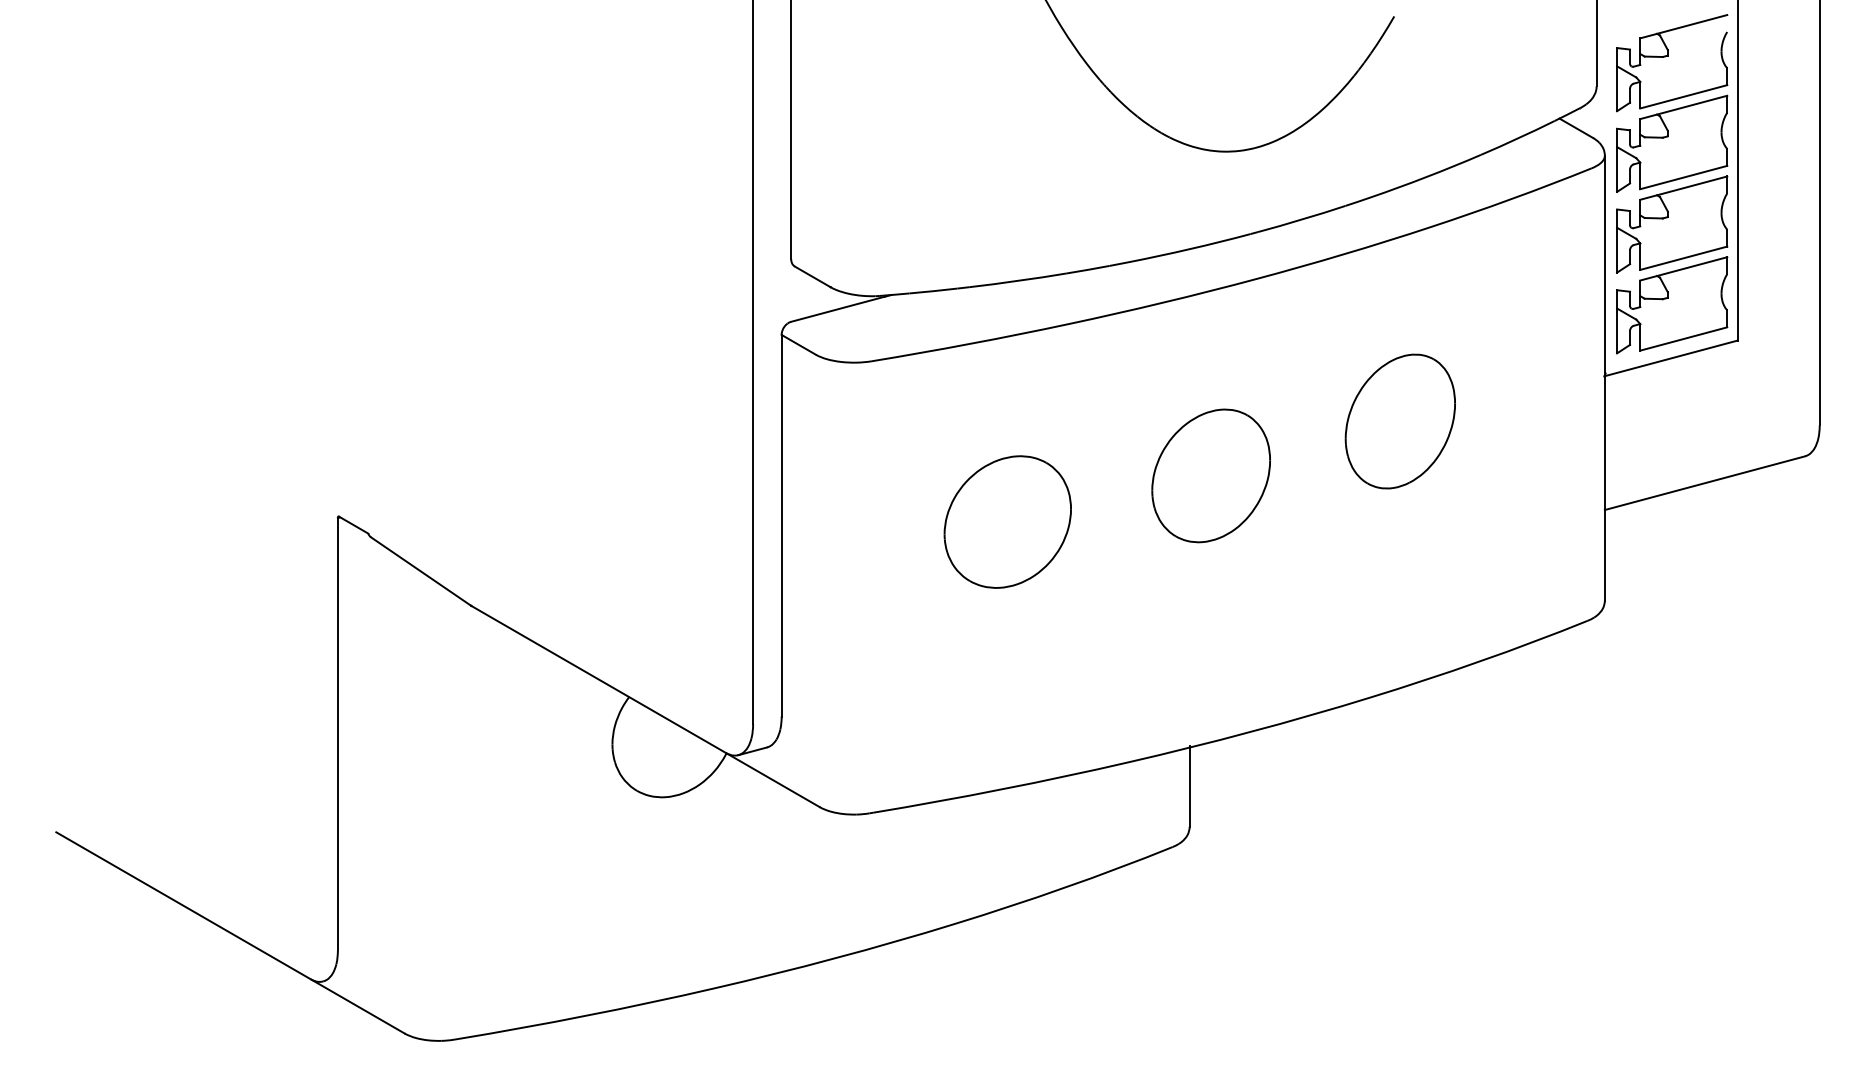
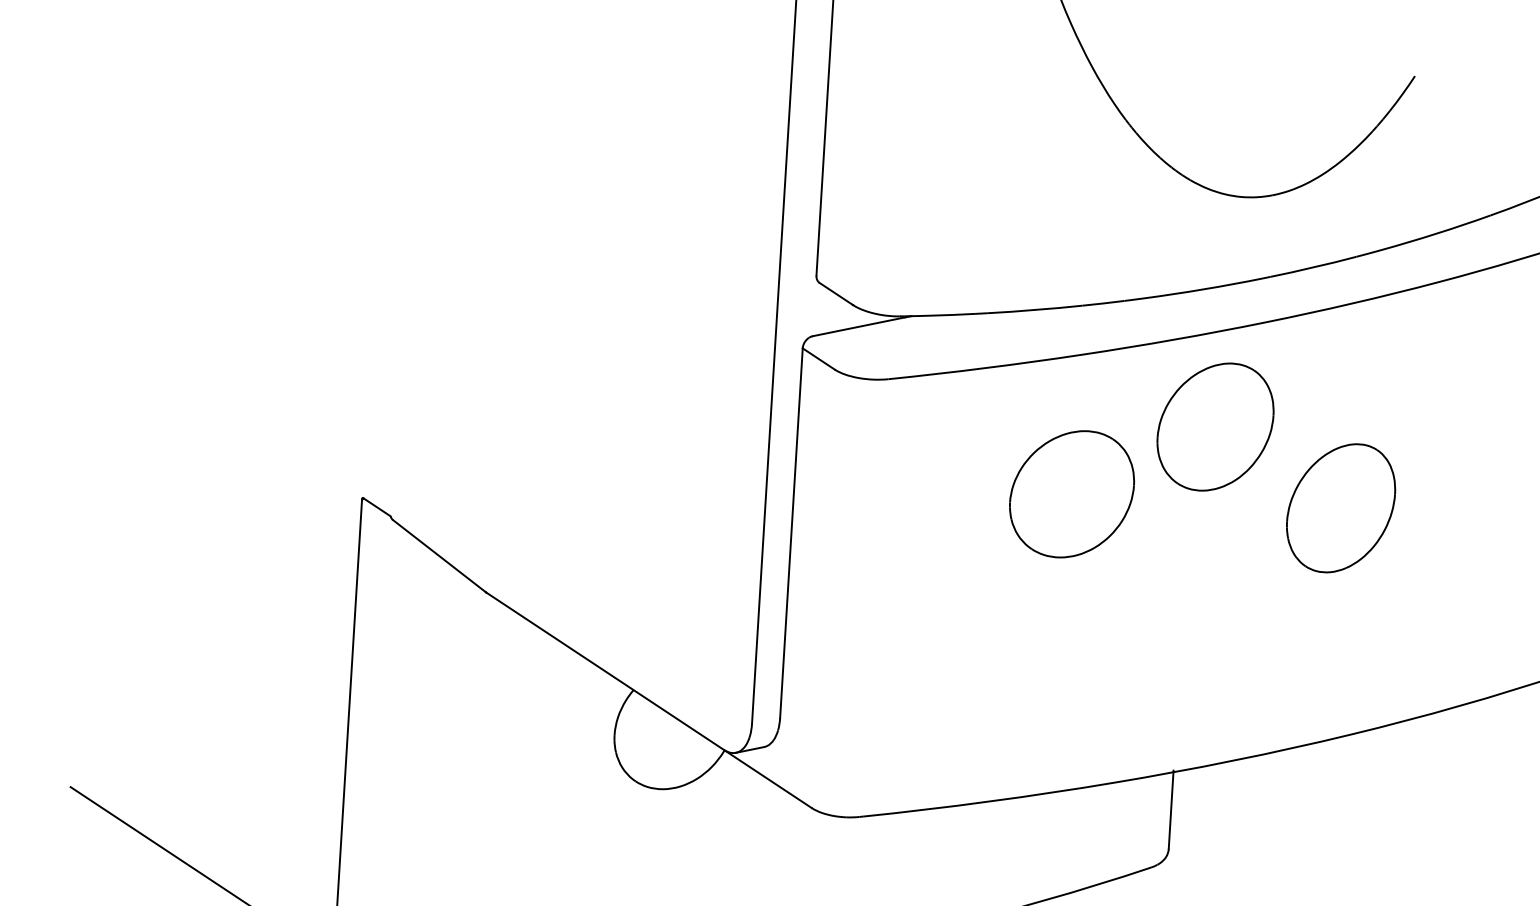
part: (1399, 421) -> (1340, 508), moved
part: (1210, 475) -> (1214, 426), moved
part: (1007, 521) -> (1071, 493), moved

